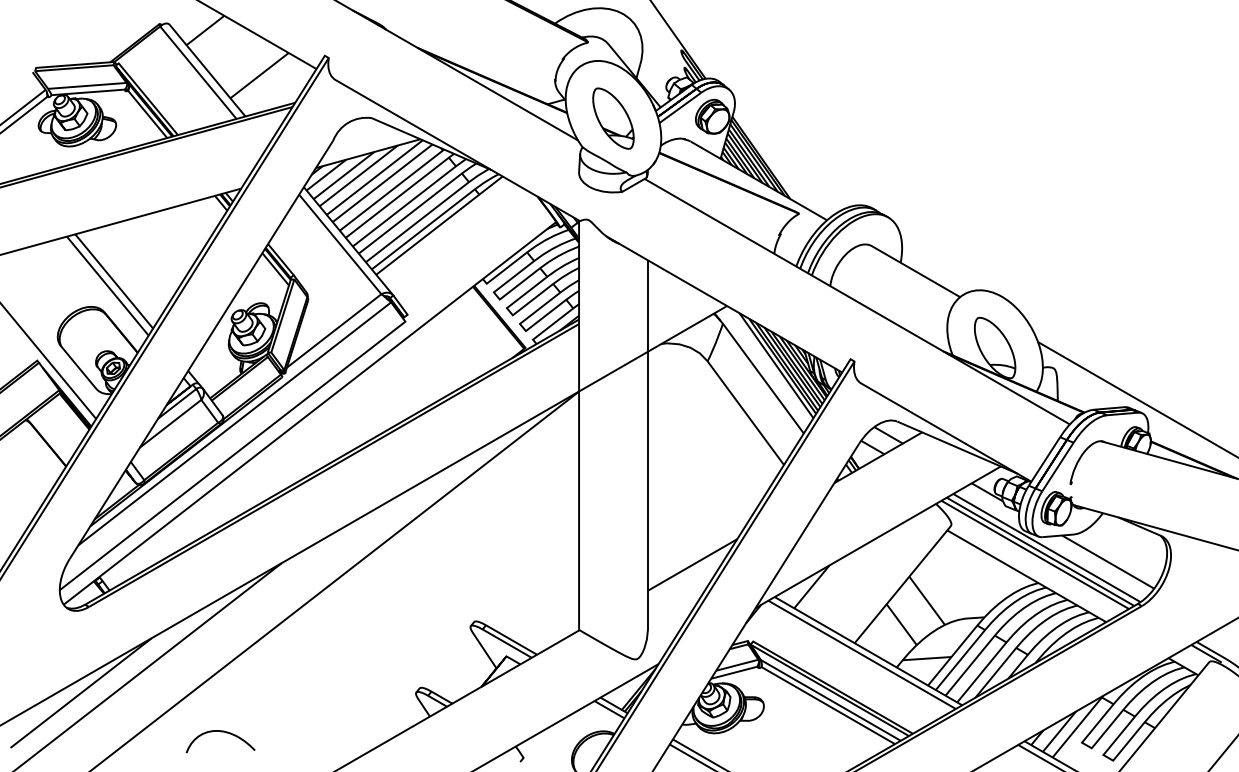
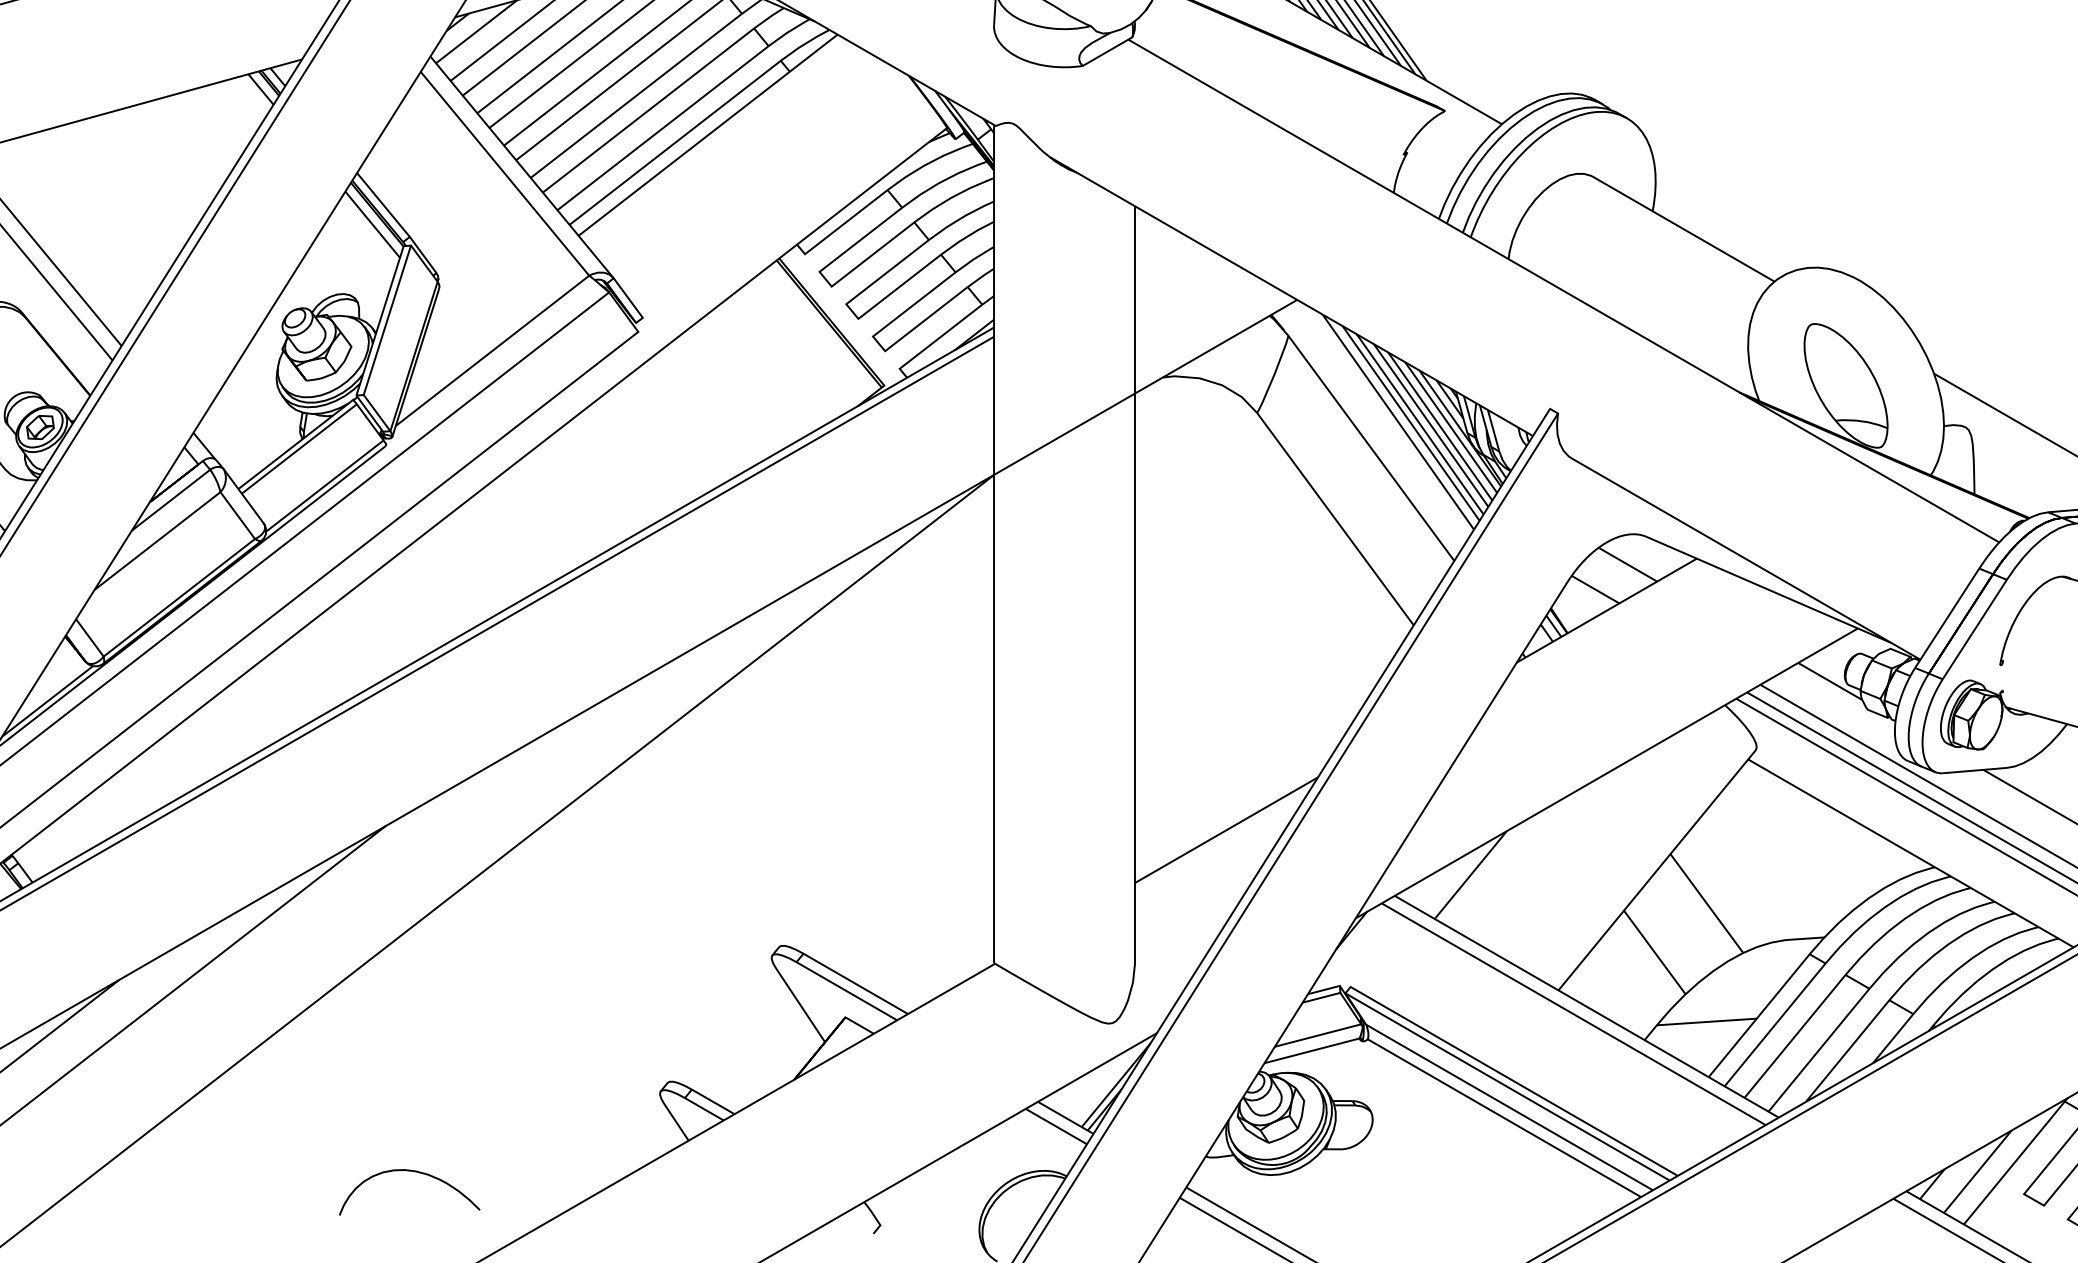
curve: (220, 732) -> (409, 1173), moved

